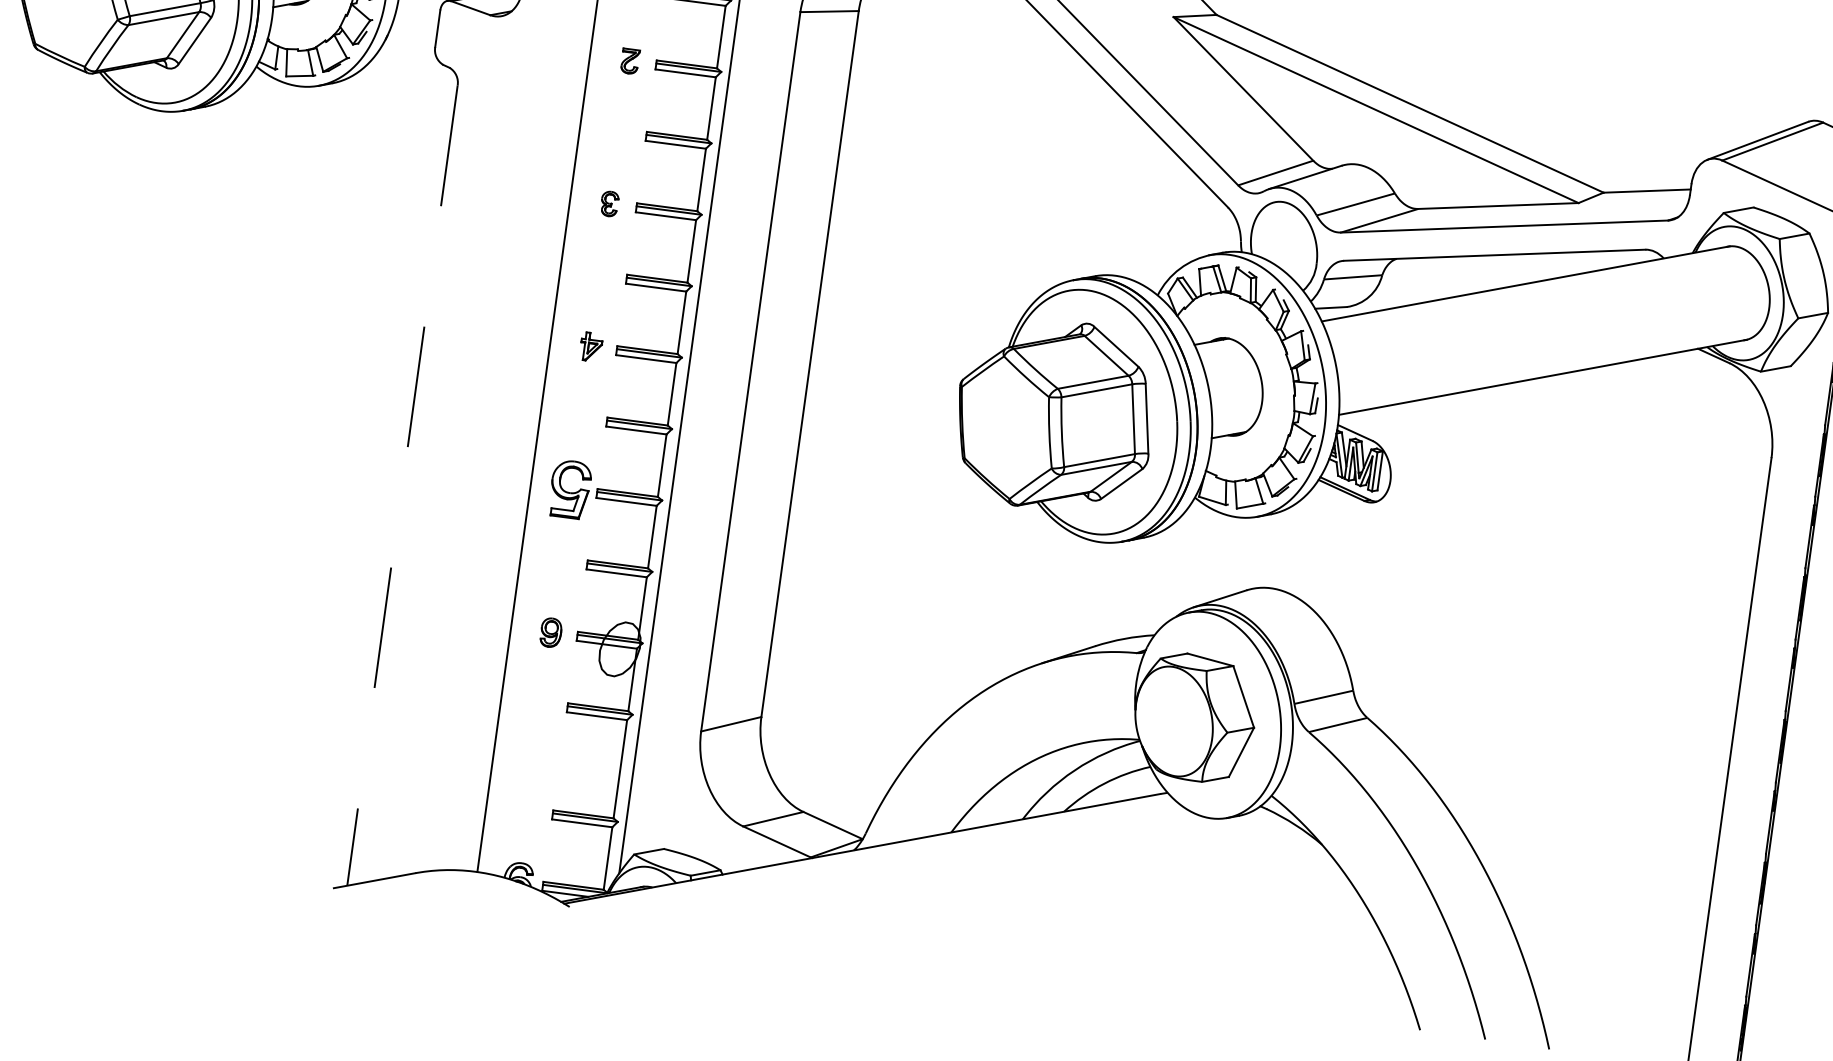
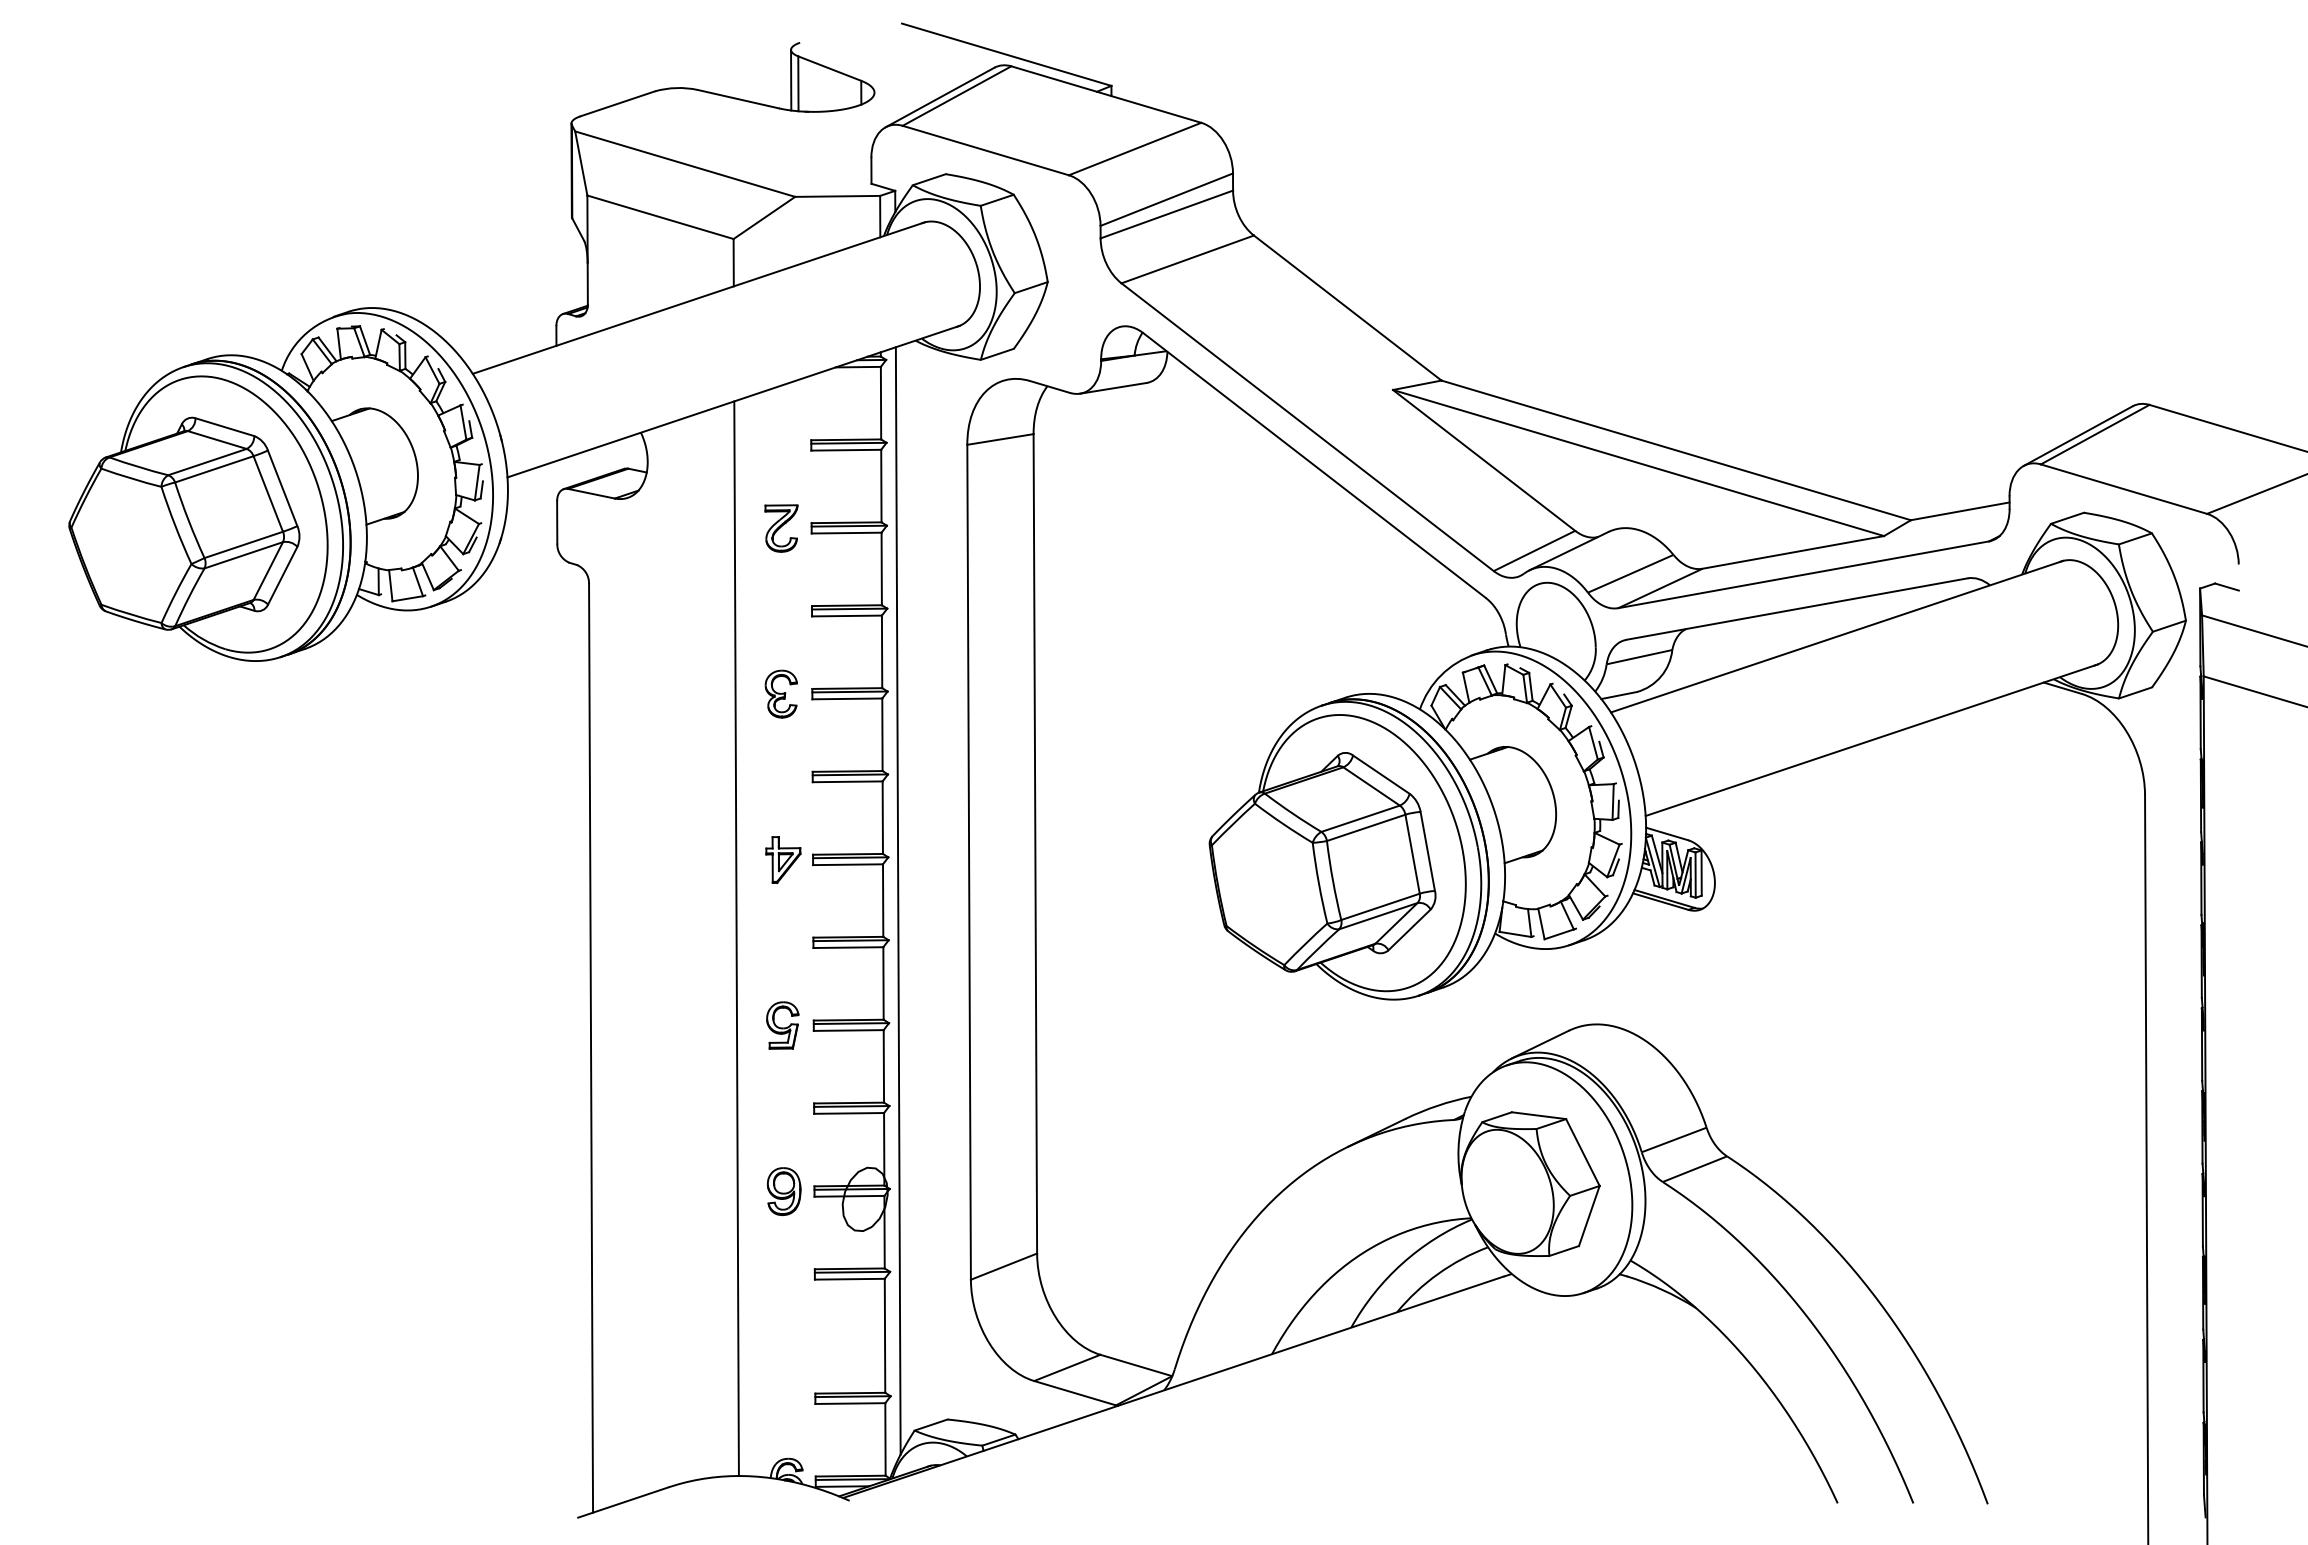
part: (630, 61) -> (781, 528), size x1.67
part: (609, 203) -> (780, 693), size x1.67
part: (591, 346) -> (783, 859), size x1.43
line: (402, 485) -> (591, 1048), dashed -> solid
part: (570, 489) -> (782, 1025), size x0.71
part: (550, 632) -> (783, 1191), size x1.43

